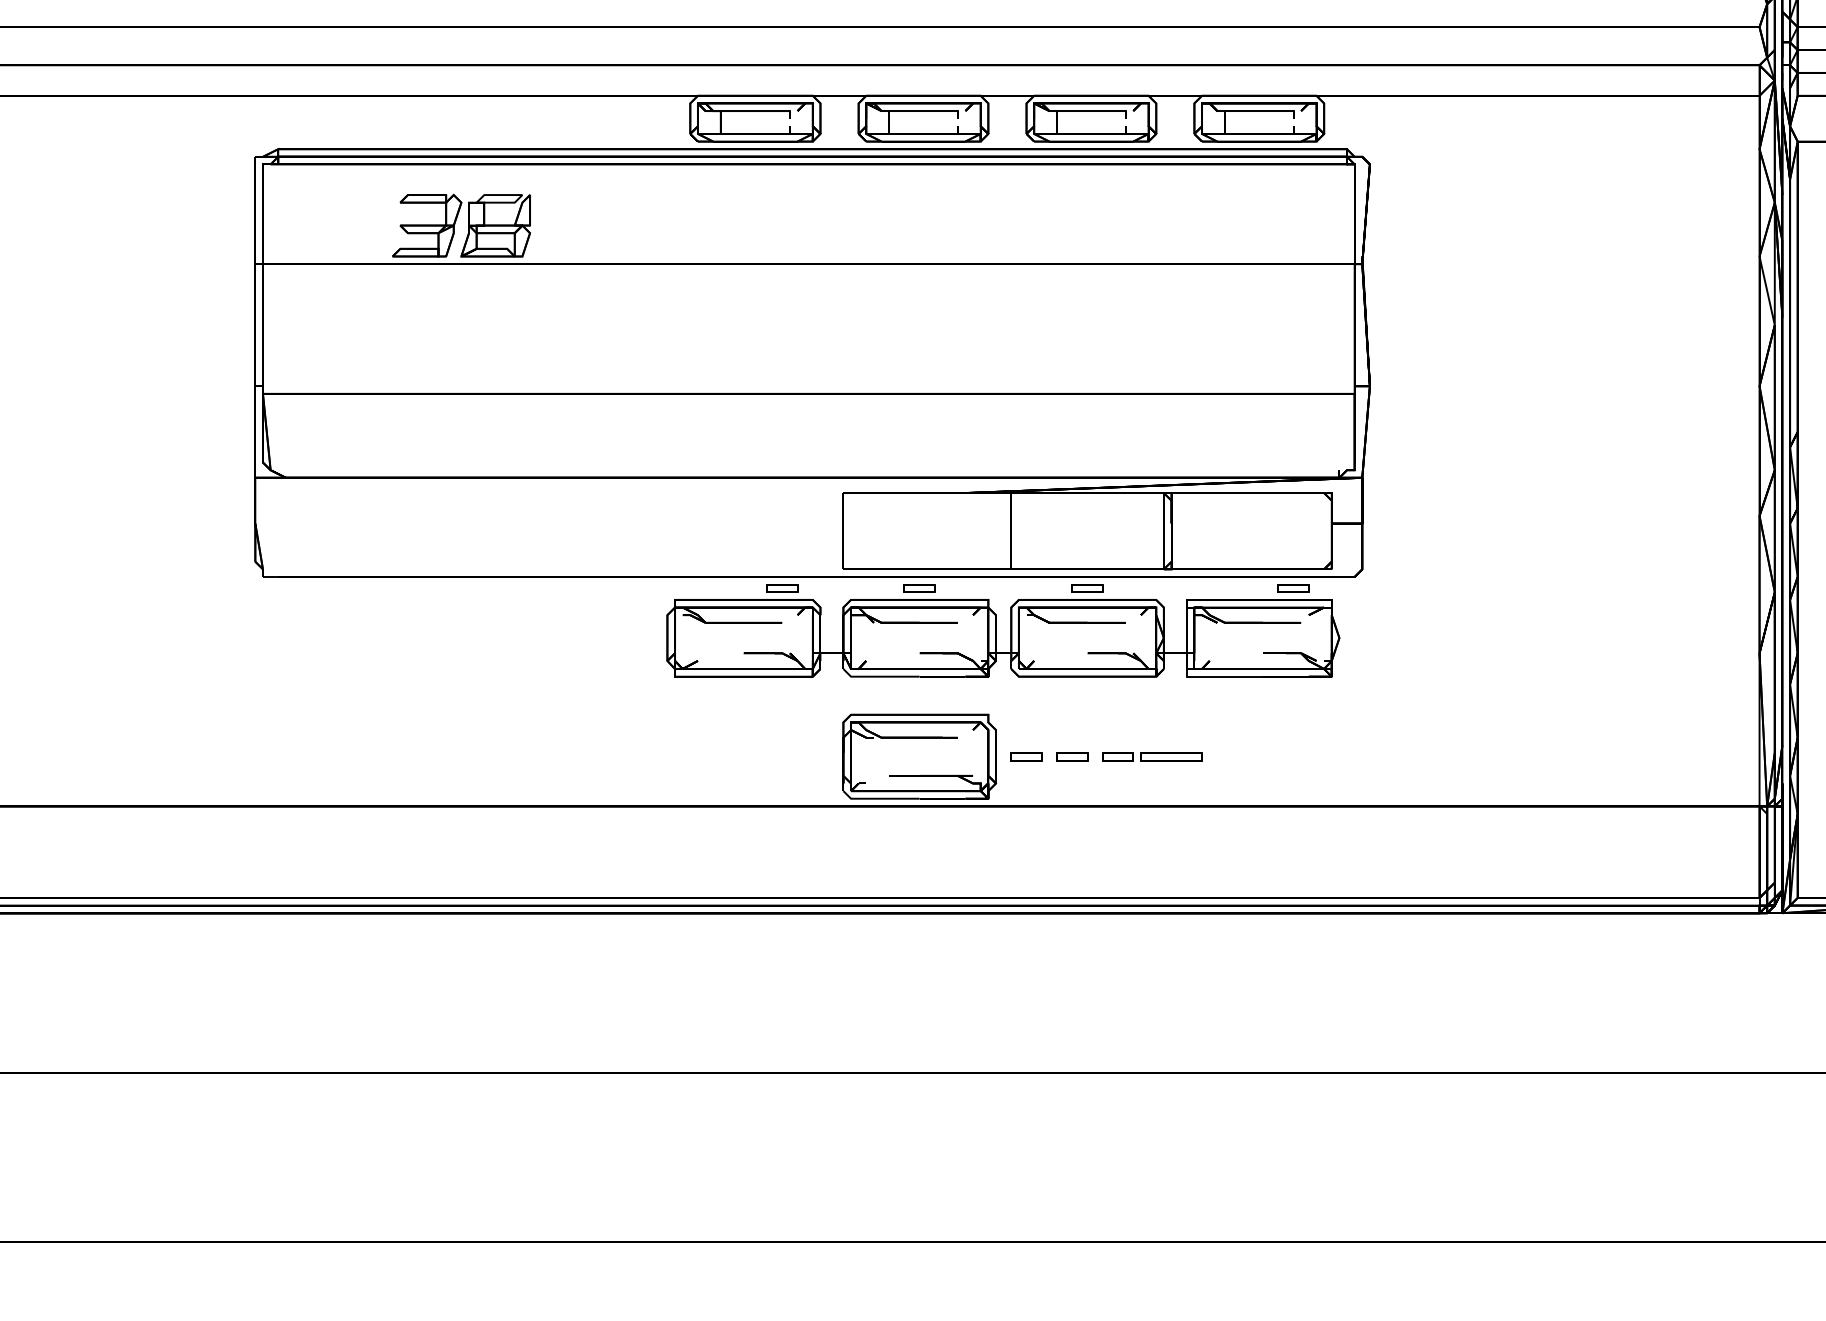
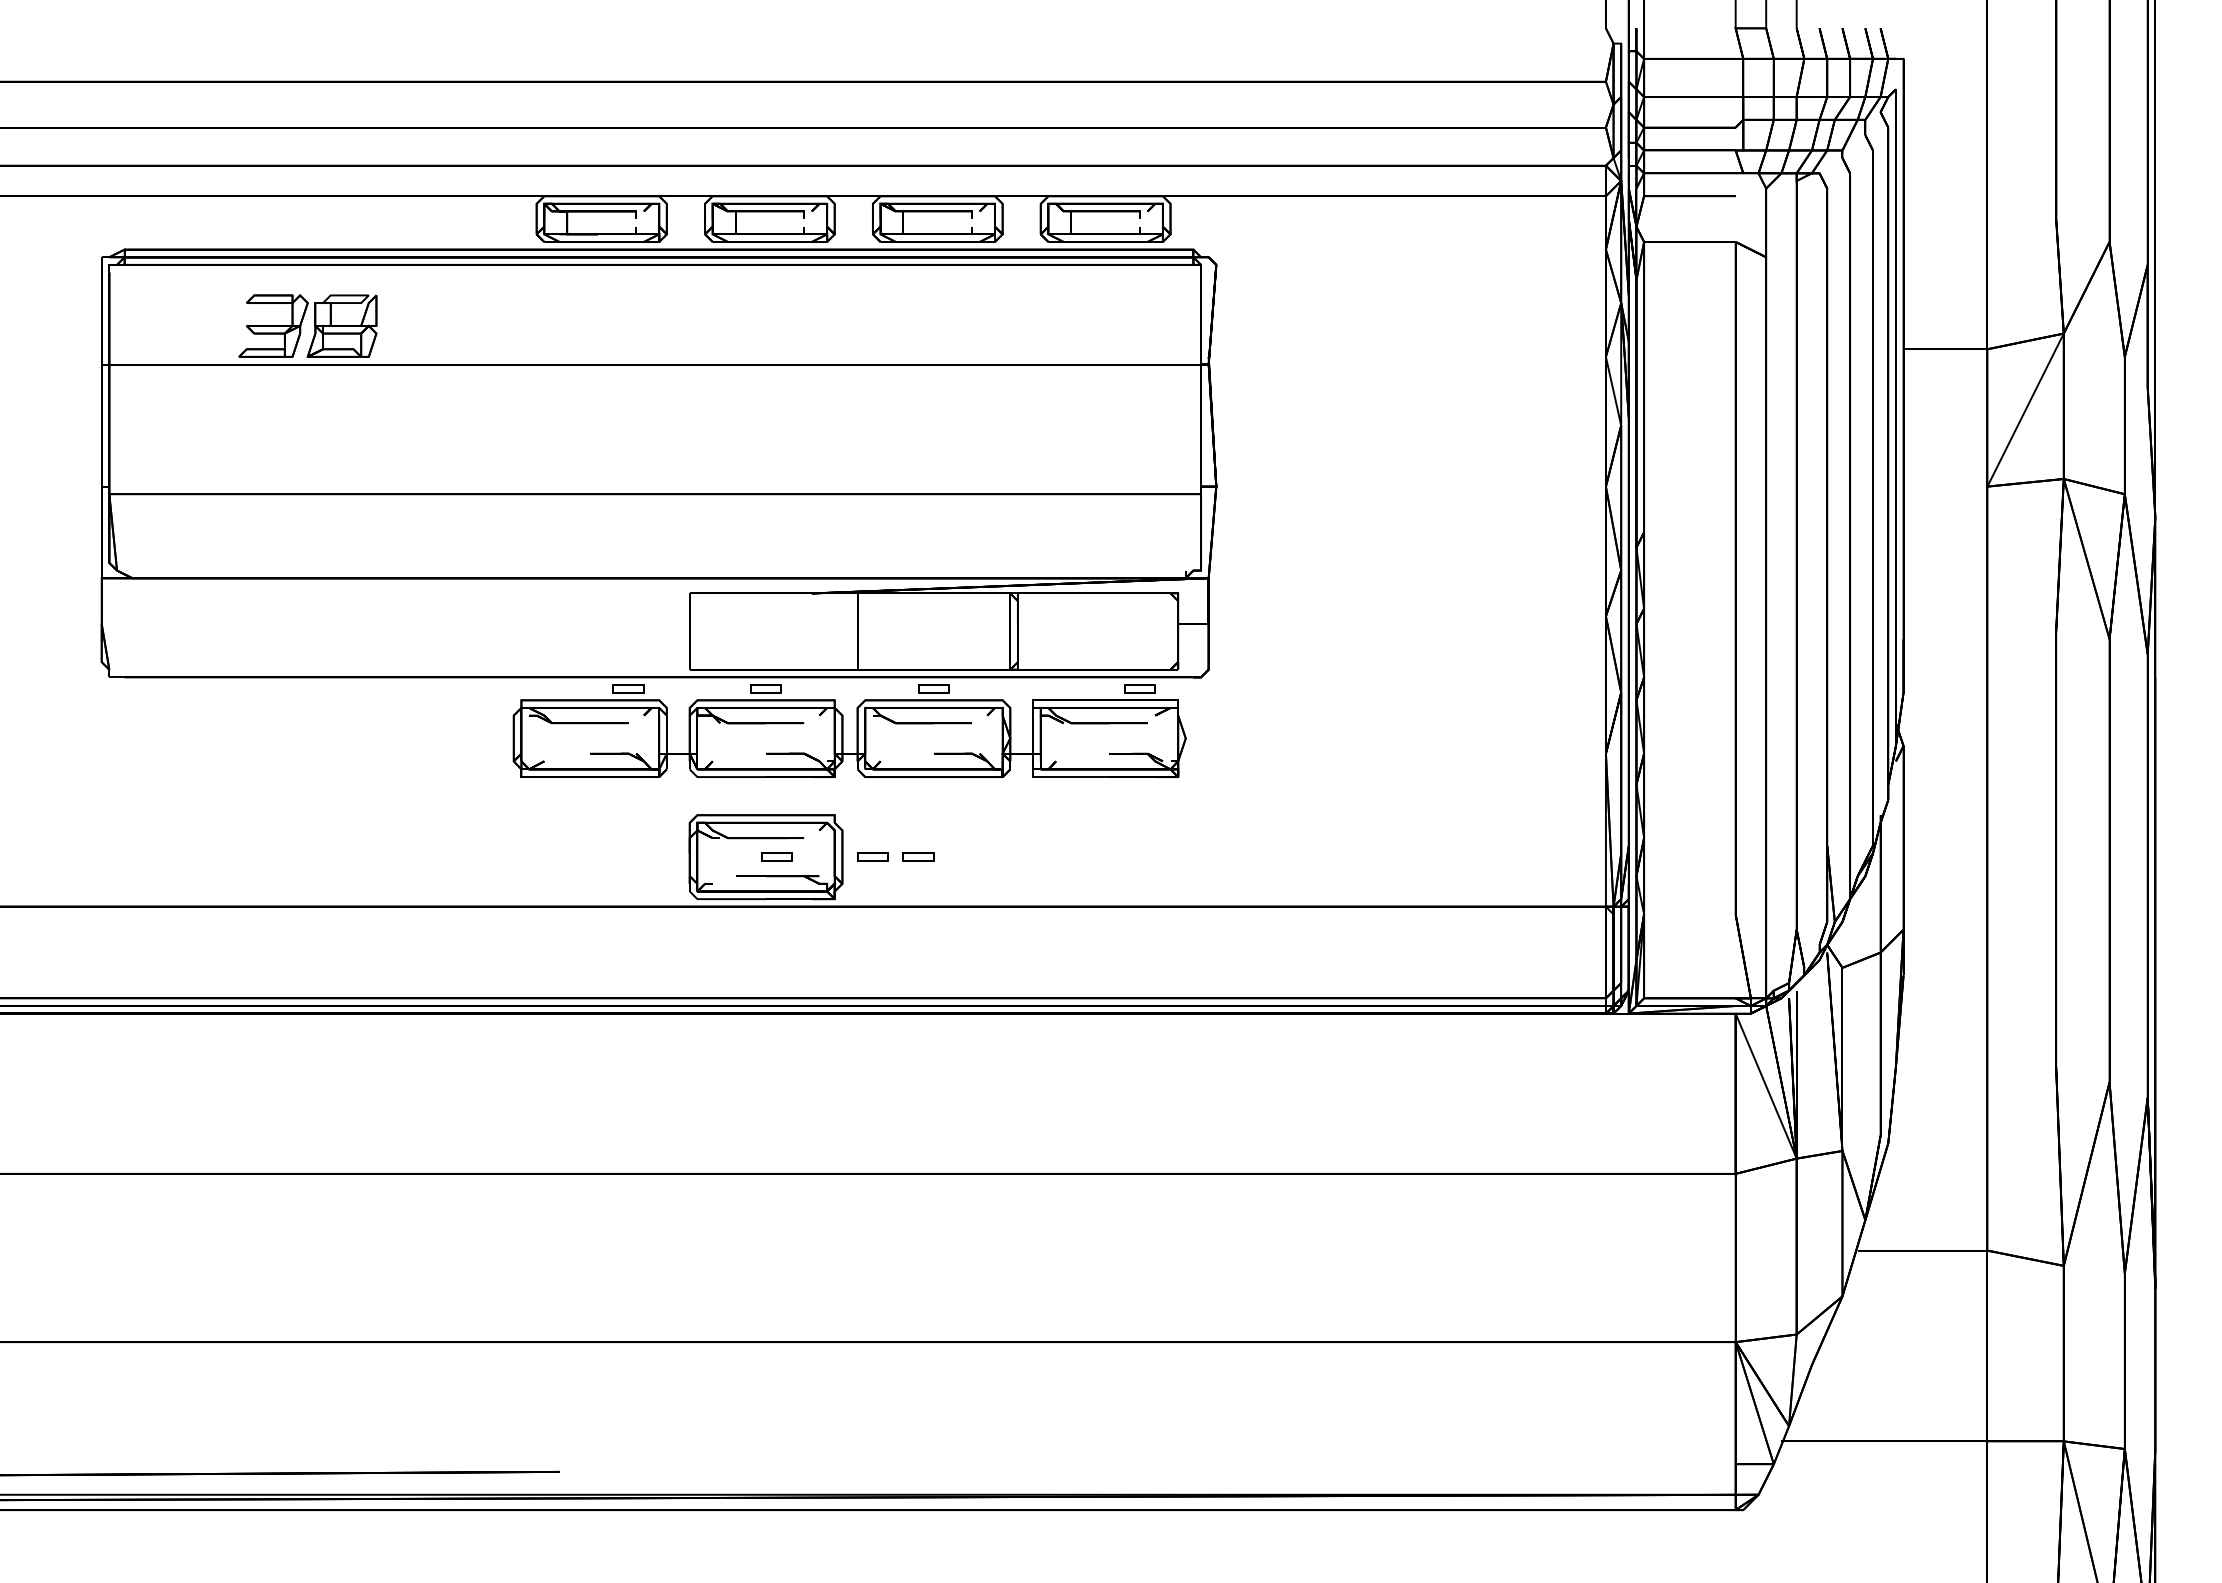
part: (930, 756) -> (776, 856), added
part: (1152, 756) -> (998, 856), removed

